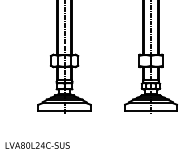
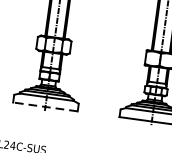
line: (64, 111) -> (45, 107), solid -> dashed

